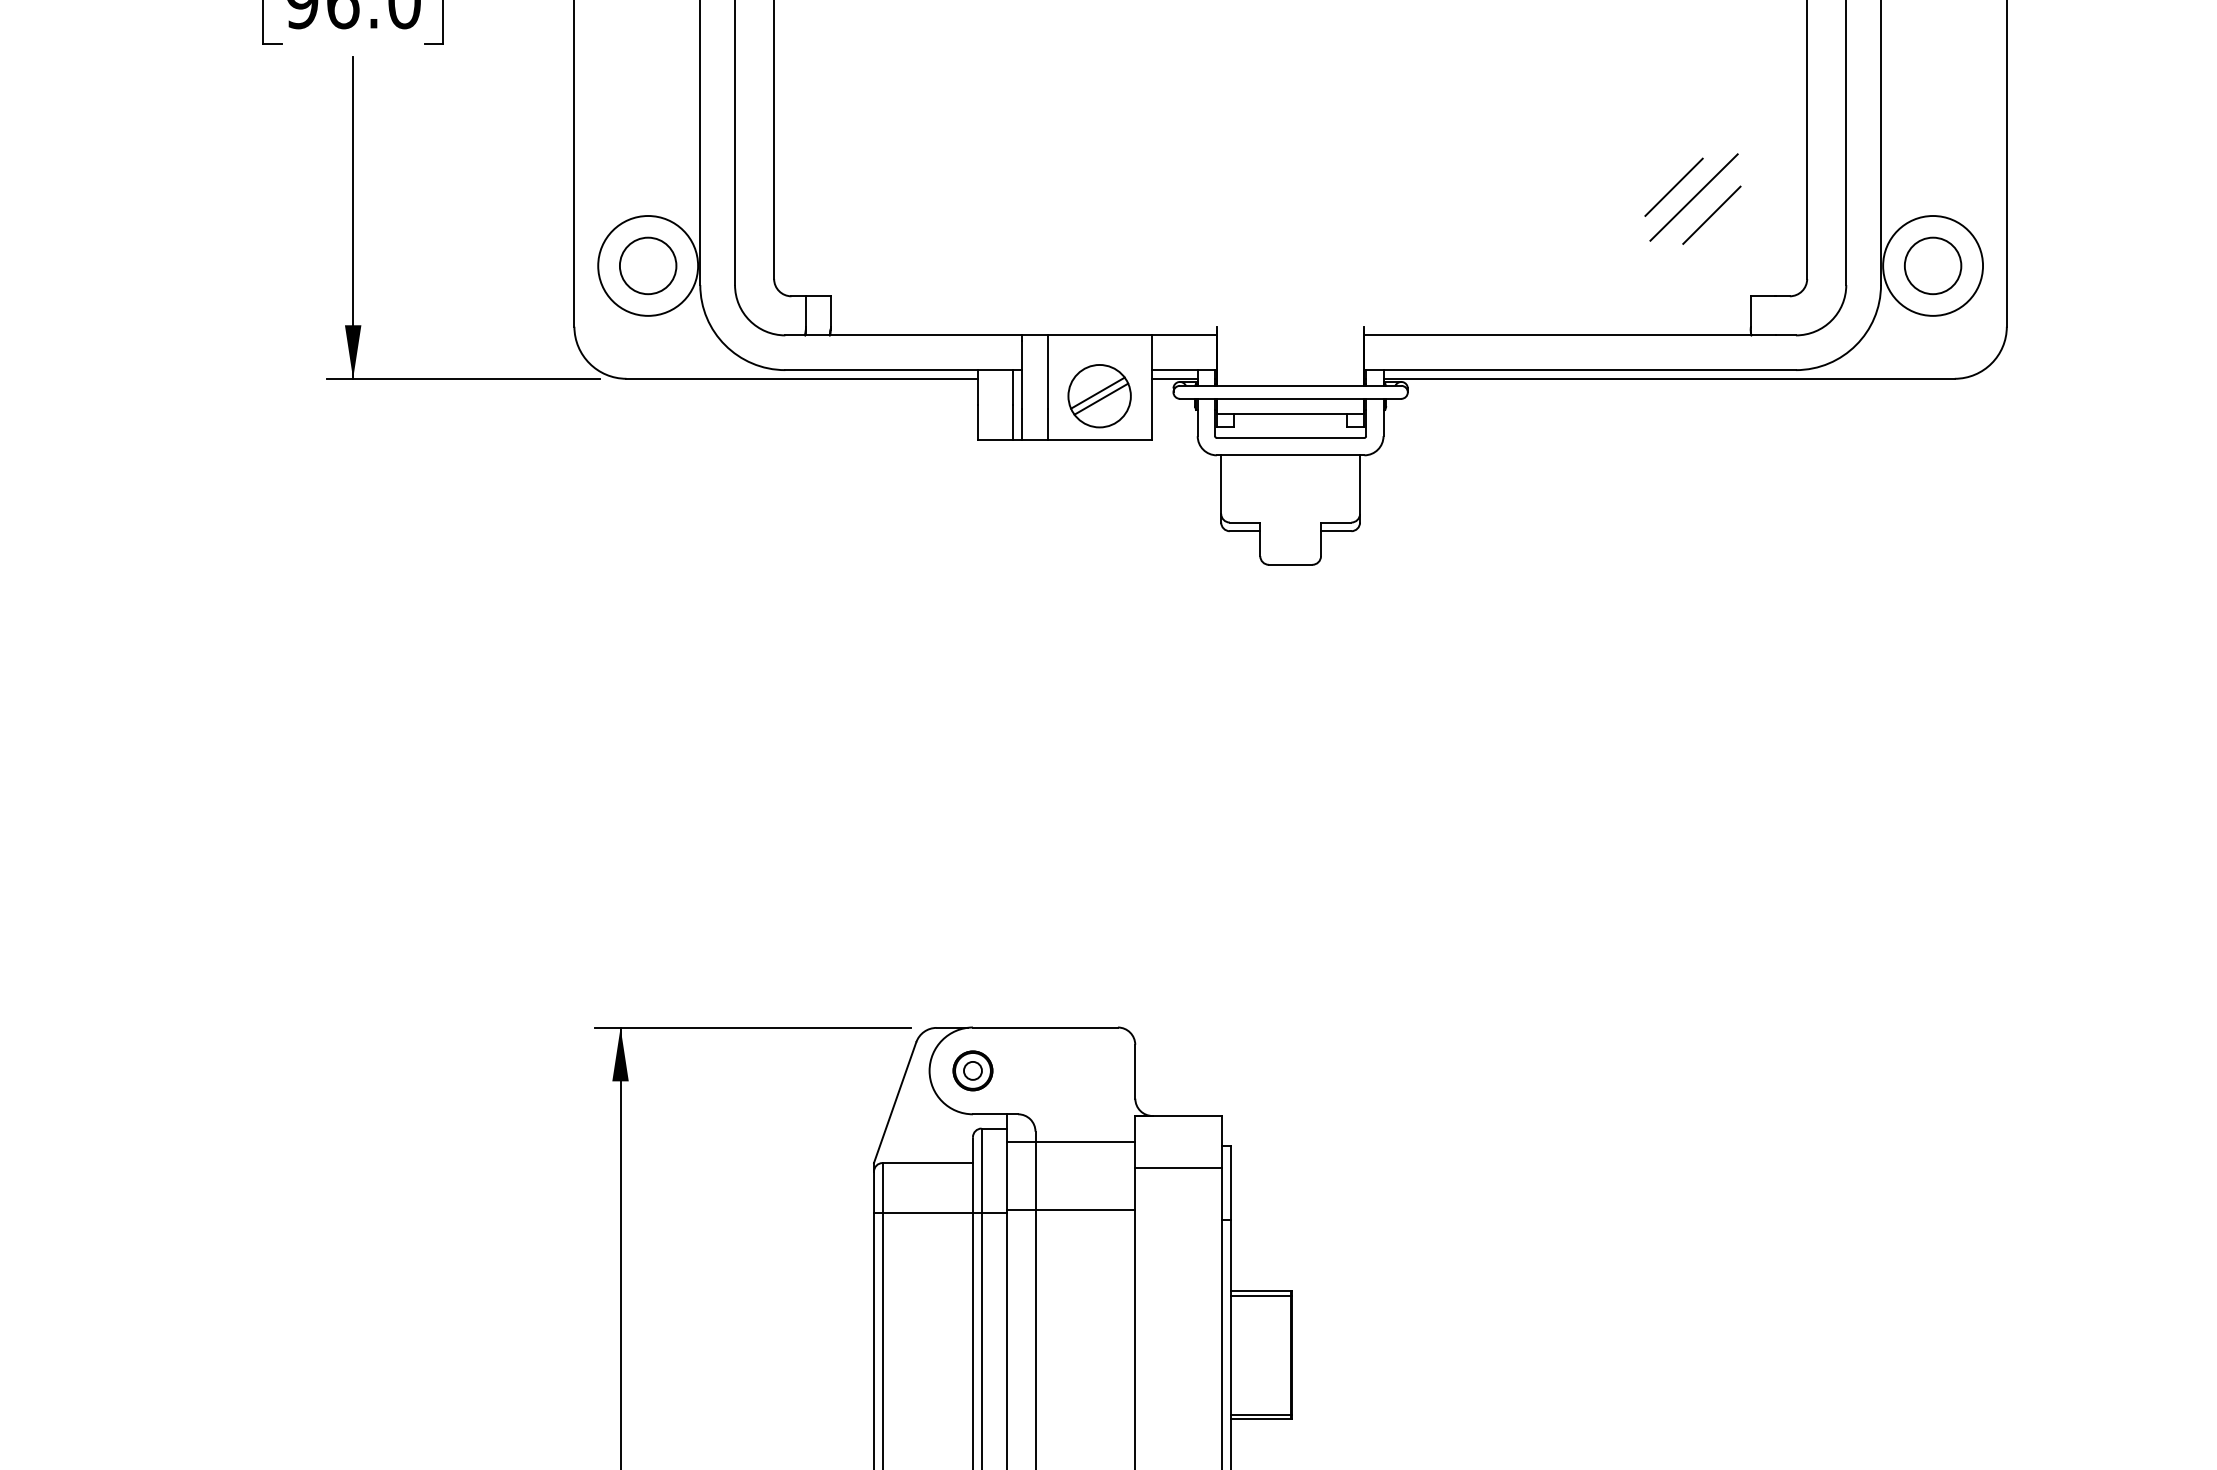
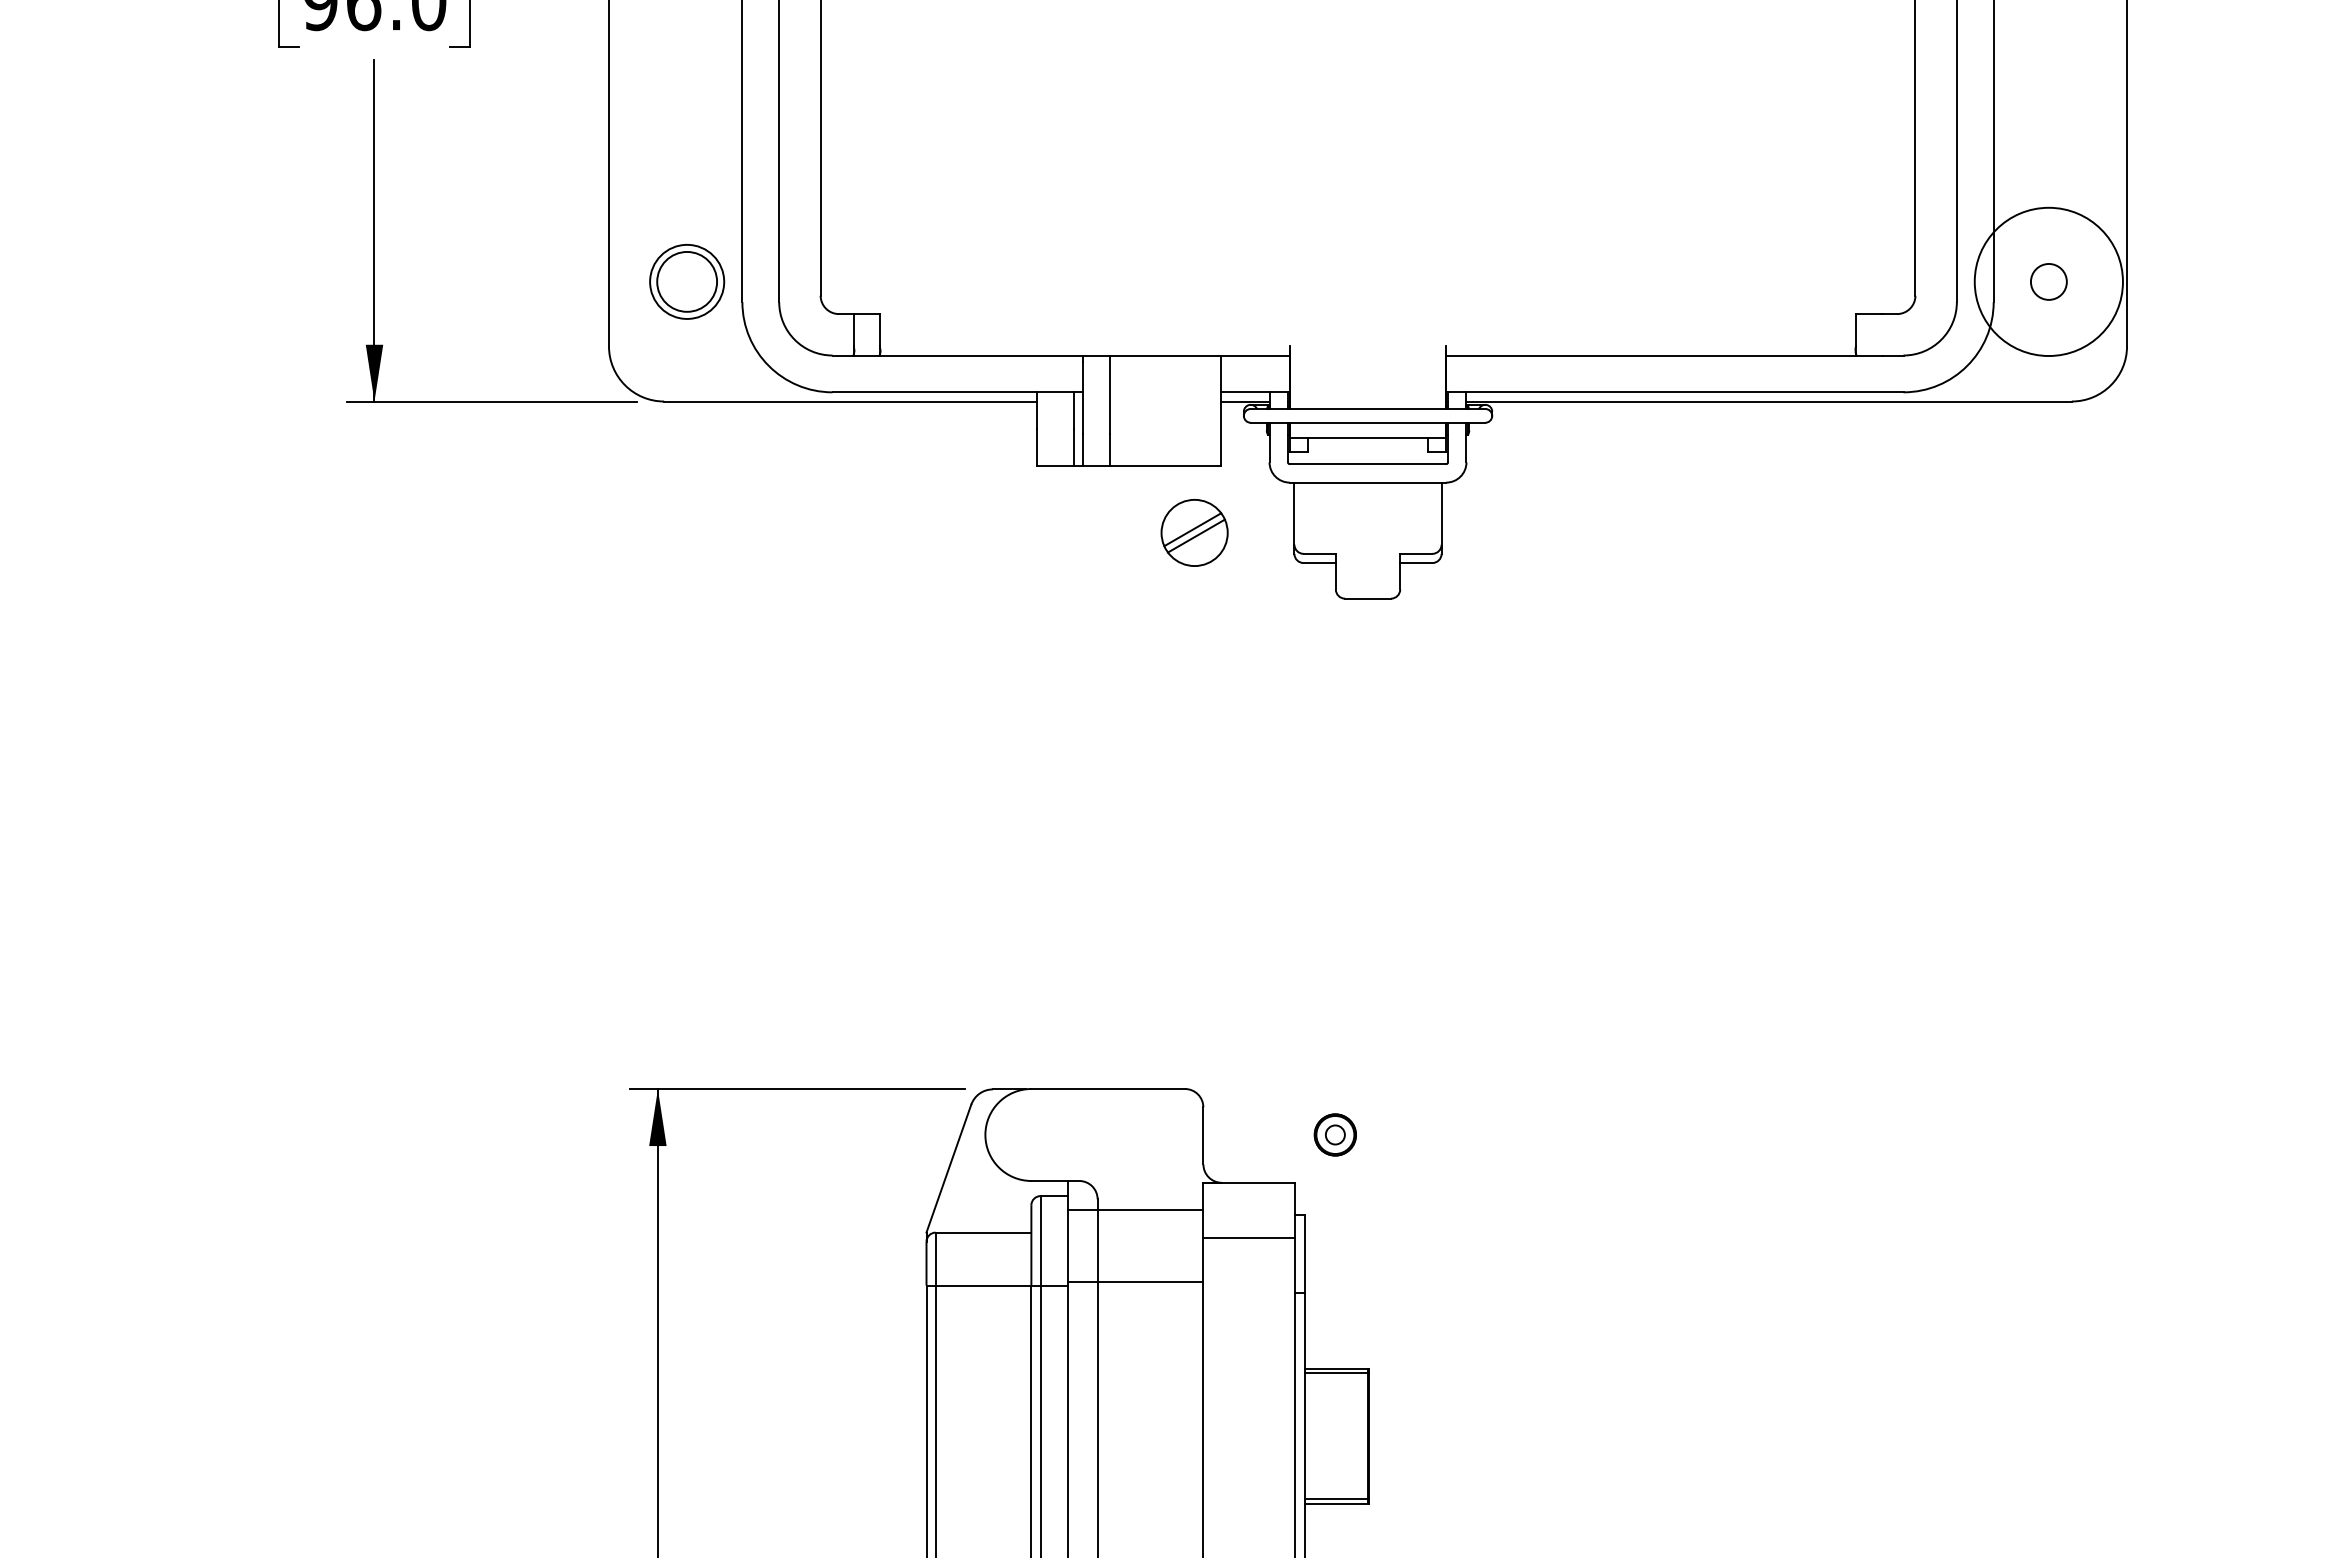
line: (1674, 187) -> (1774, 198), removed
line: (1694, 197) -> (1795, 209), removed
line: (1711, 214) -> (1814, 227), removed
circle: (648, 265) -> (687, 281), size x0.7
circle: (1932, 265) -> (2048, 281), size x0.6
circle: (1932, 265) -> (2048, 281), size x1.4
part: (1099, 395) -> (1194, 532), moved
part: (972, 1070) -> (1334, 1134), moved

